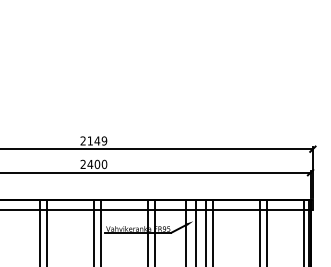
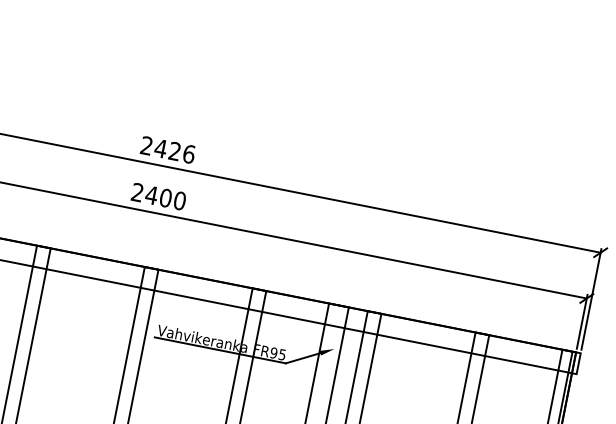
text: (97, 140) -> (175, 150), 2149 -> 2426

